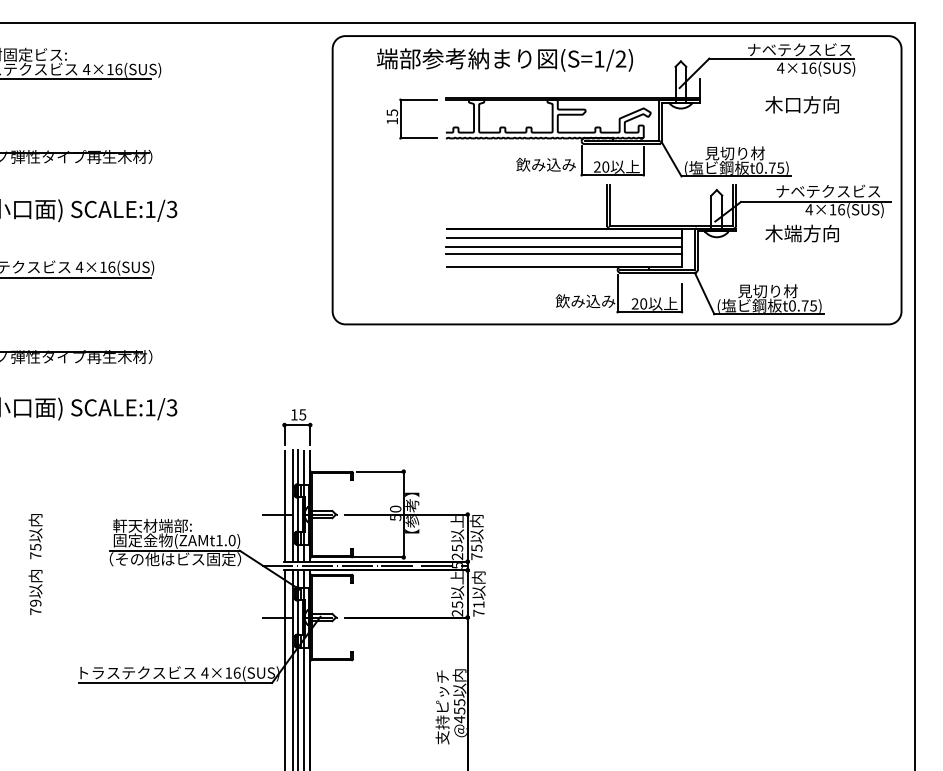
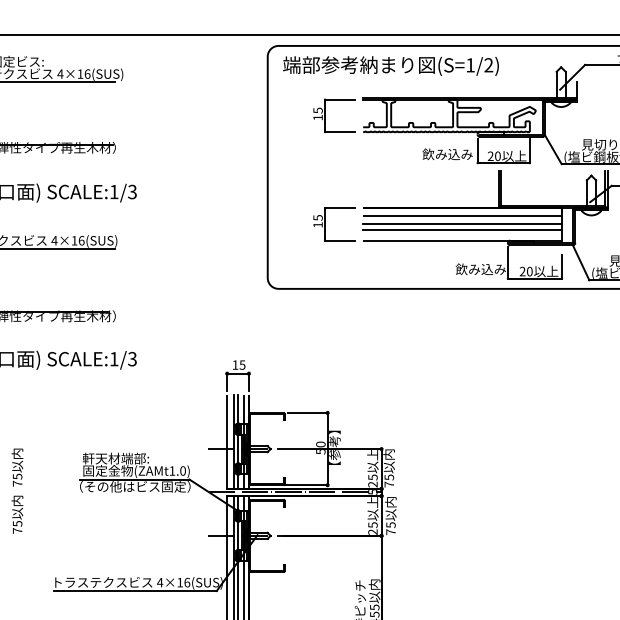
text: (504, 59) -> (390, 65), moved
part: (401, 247) -> (325, 224), added
text: (35, 602) -> (17, 523), 79 -> 75
text: (478, 604) -> (390, 524), 71 -> 75

